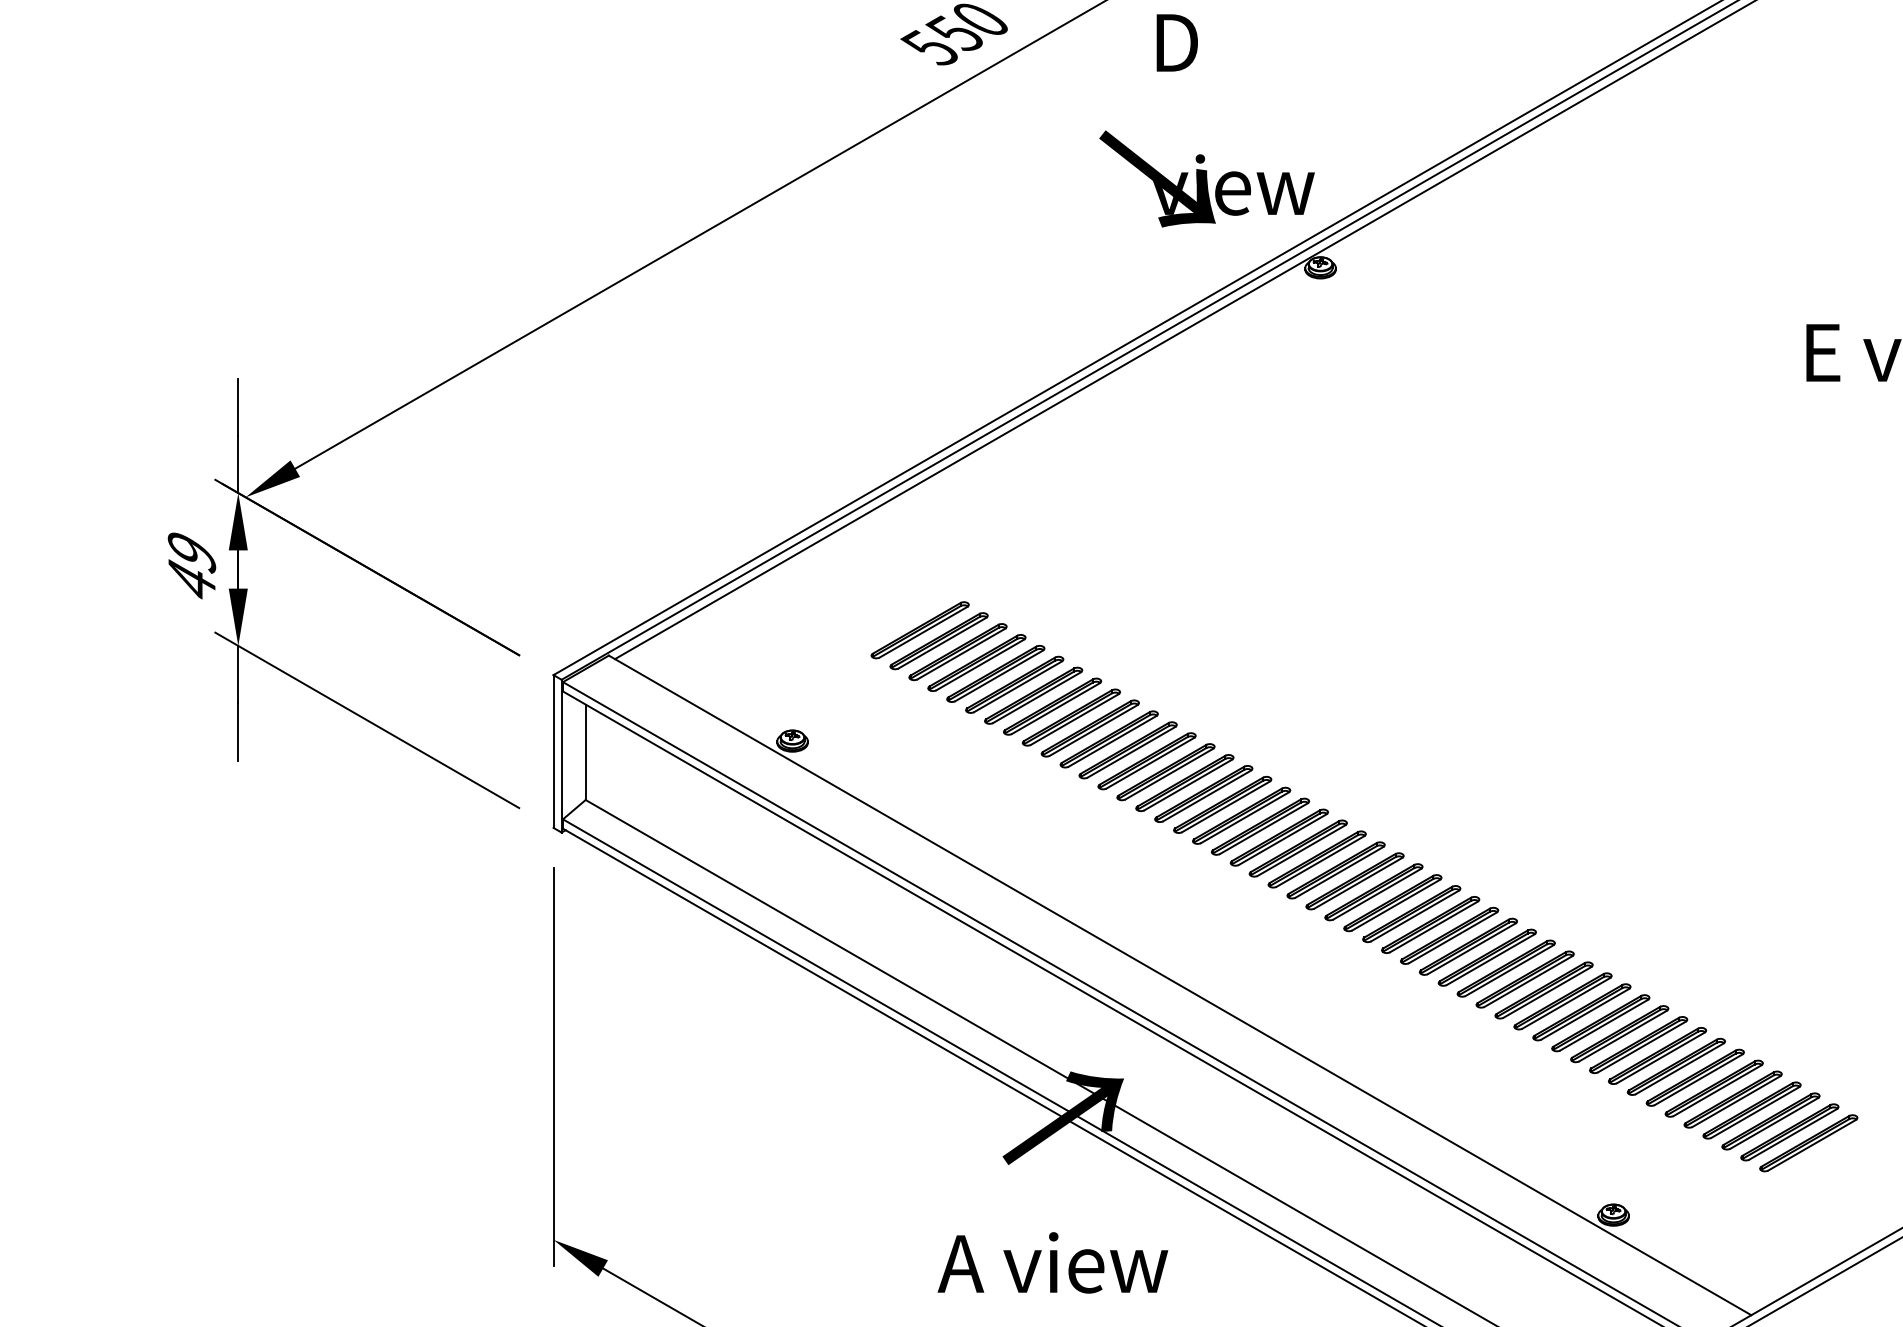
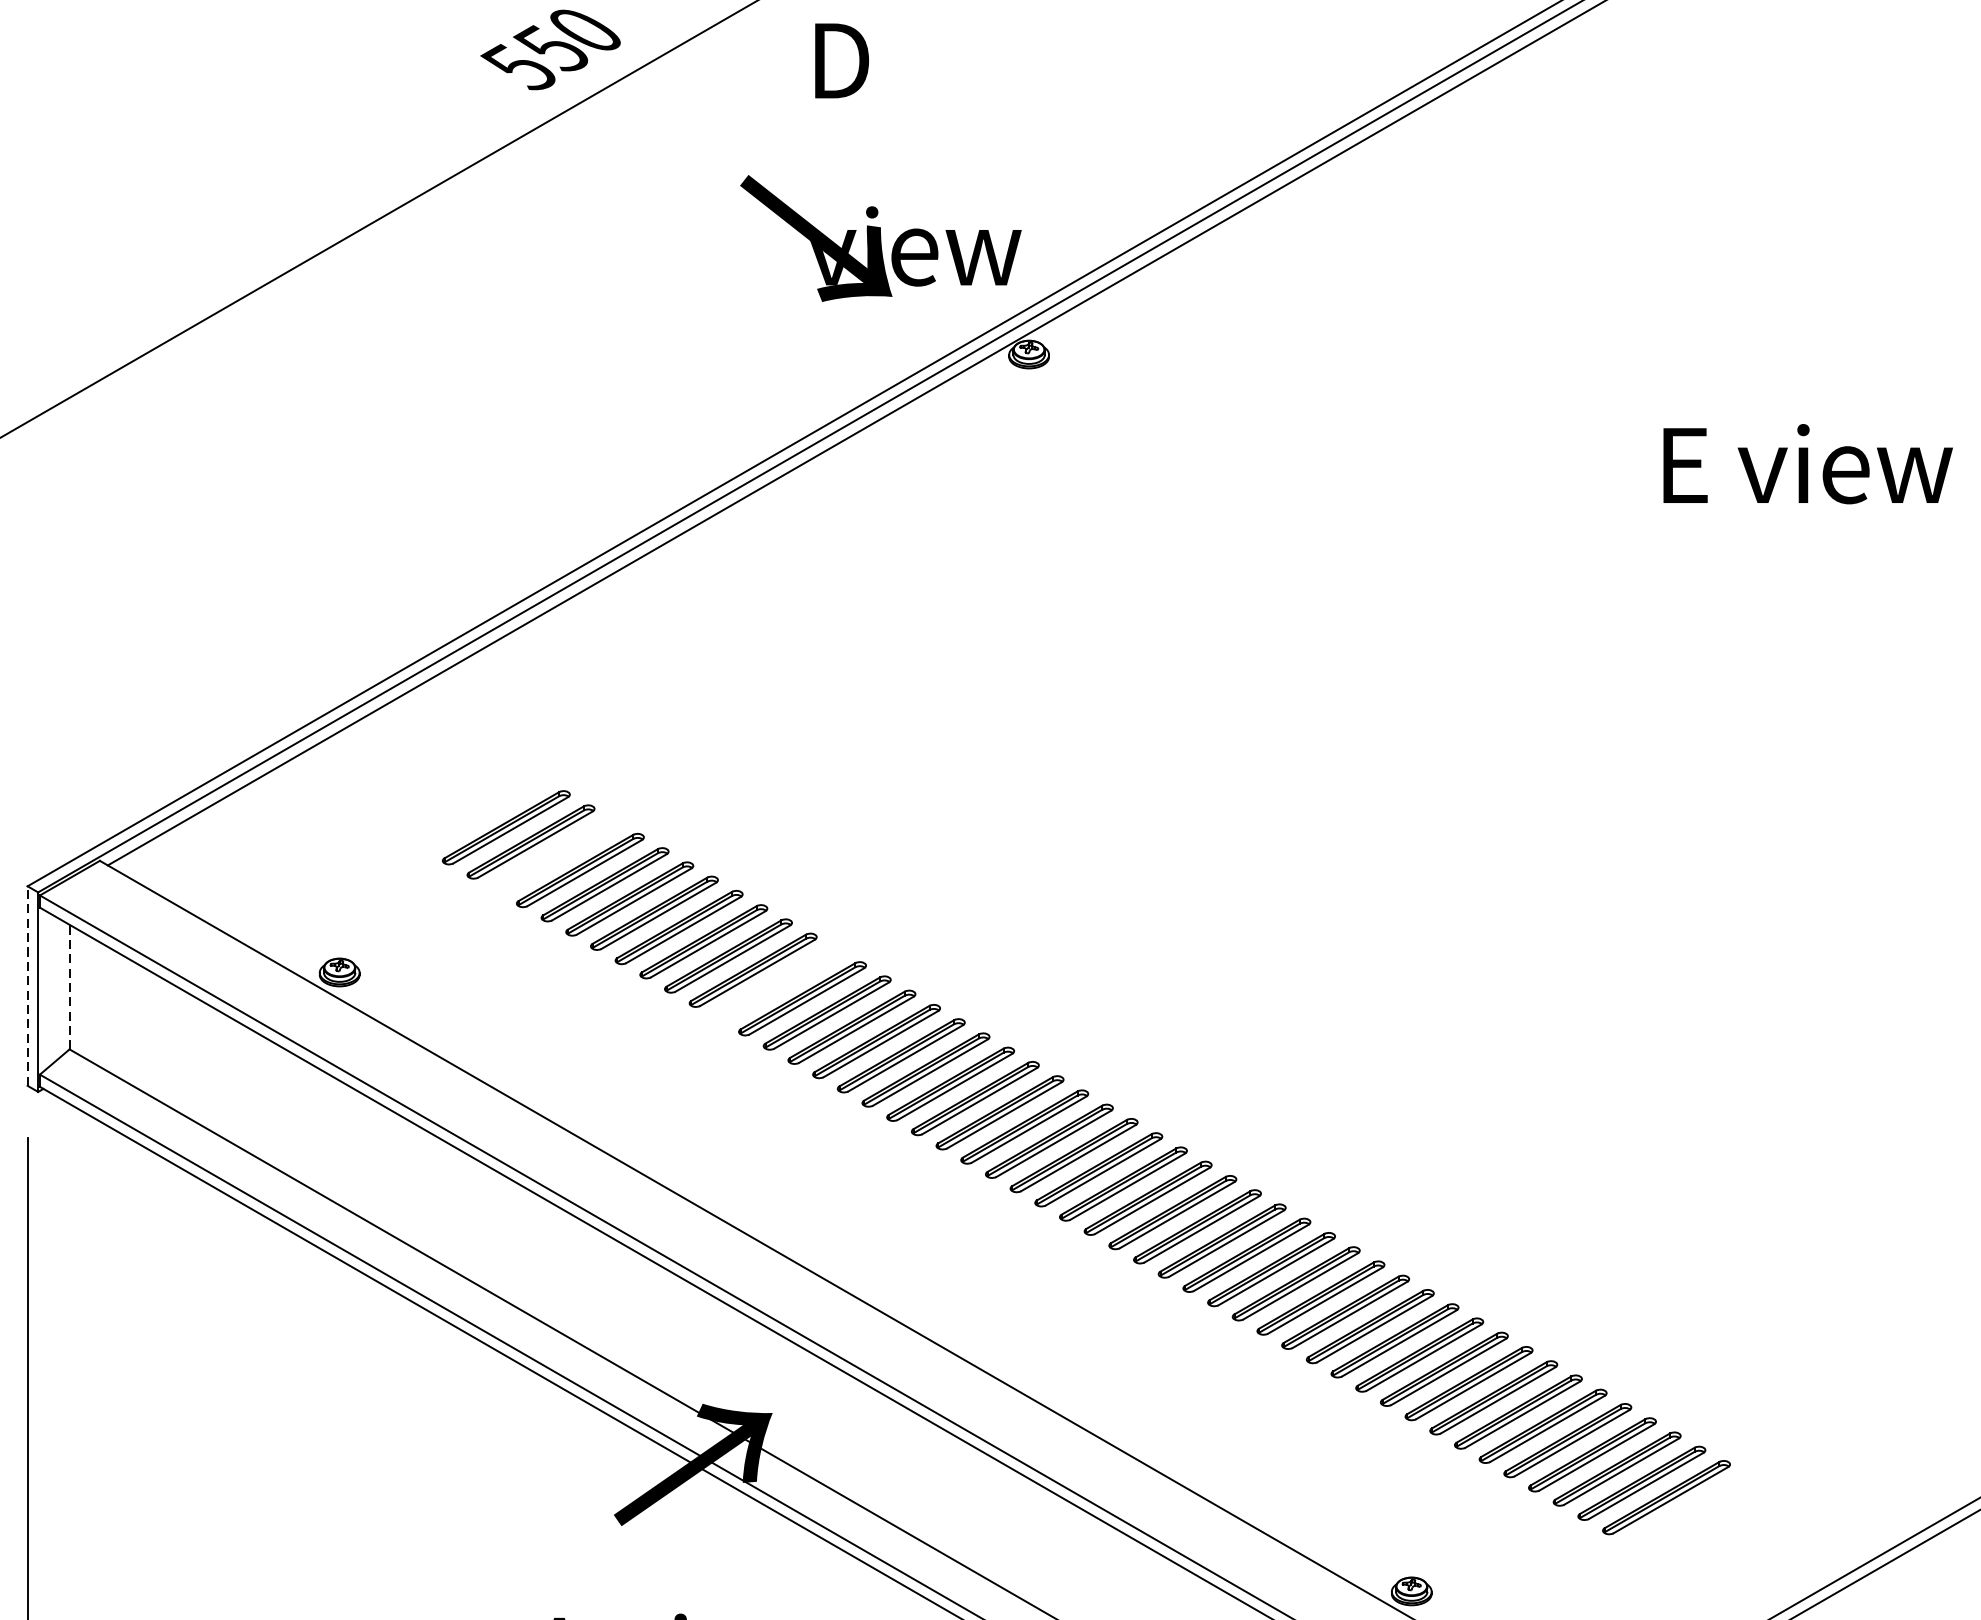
part: (957, 652) -> (555, 856), removed
part: (1127, 750) -> (777, 984), removed
line: (553, 751) -> (27, 986), solid -> dashed
line: (585, 752) -> (69, 987), solid -> dashed

